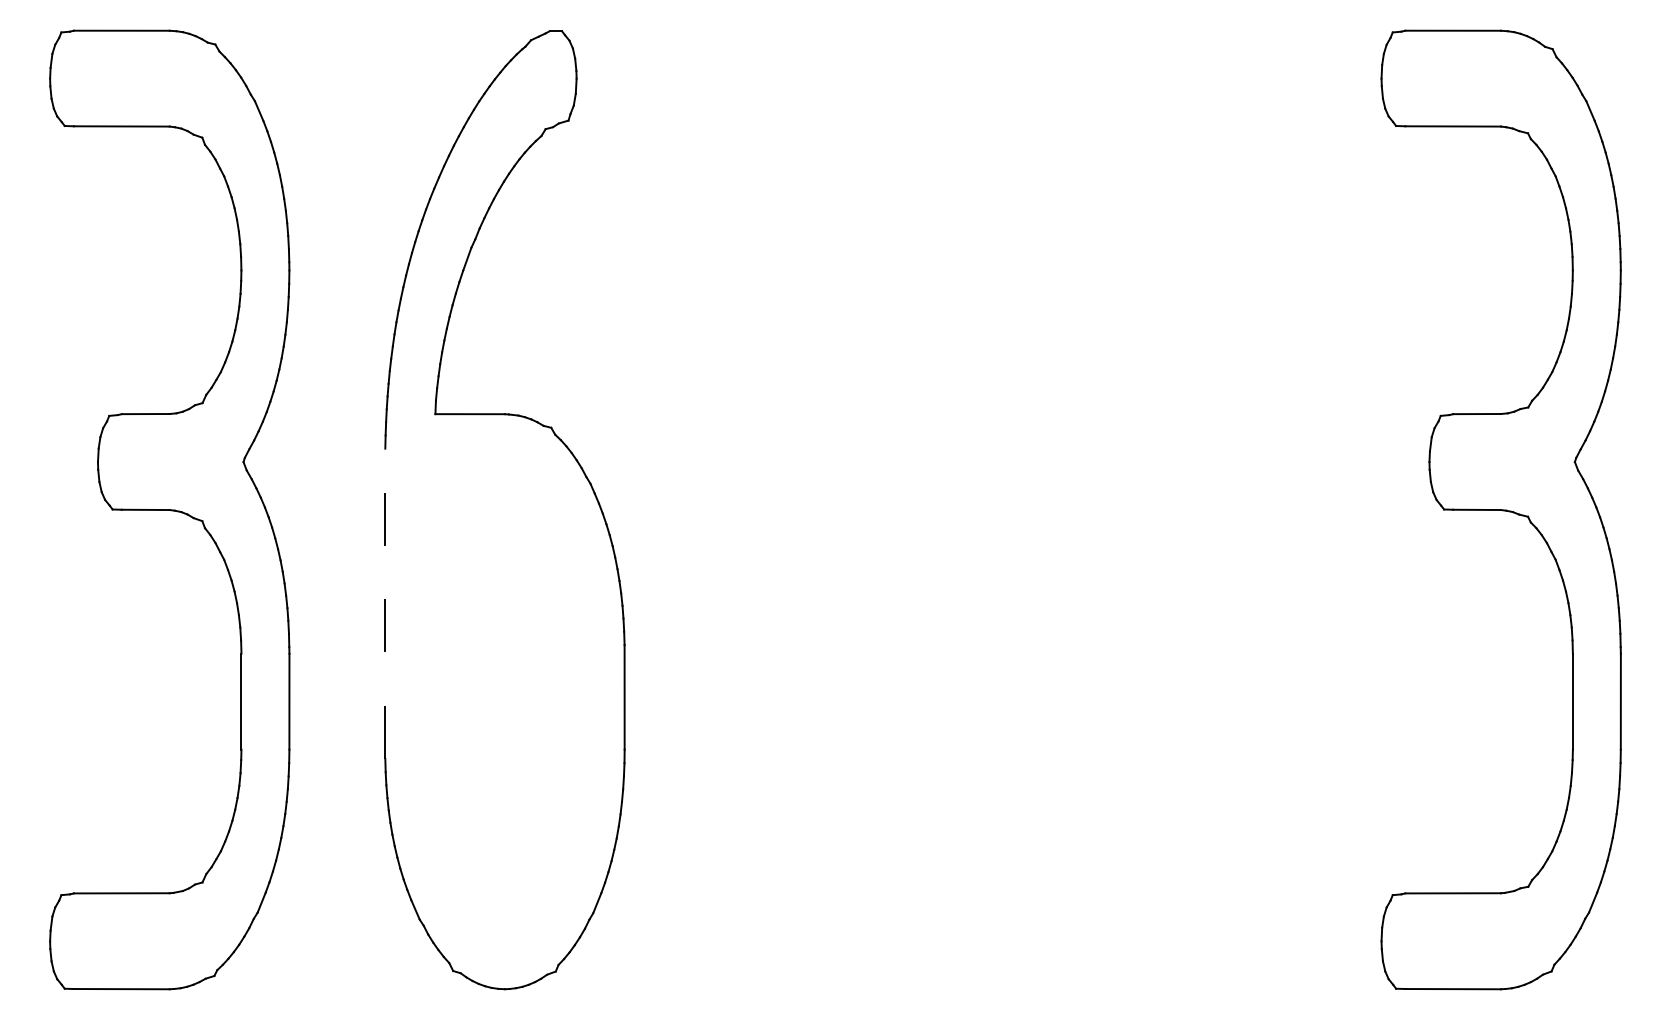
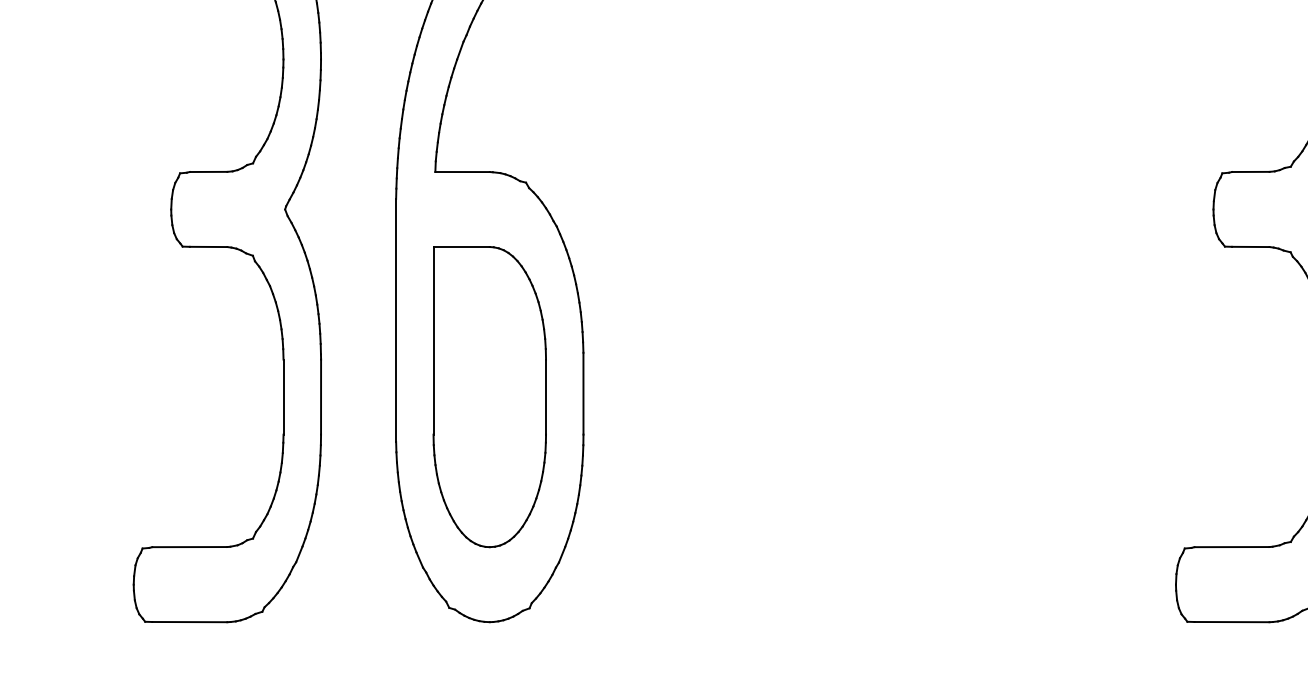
line: (385, 603) -> (396, 320), dashed -> solid
part: (504, 701) -> (489, 396), added

